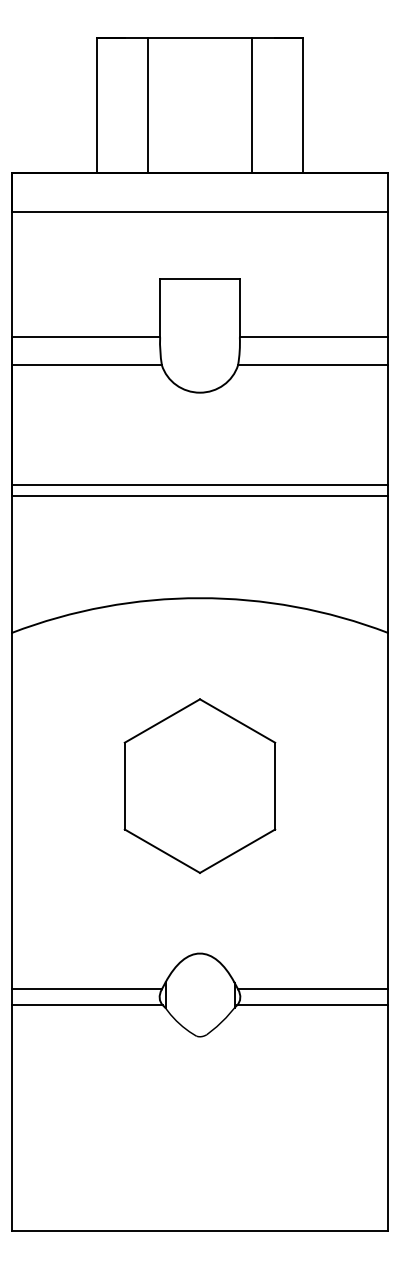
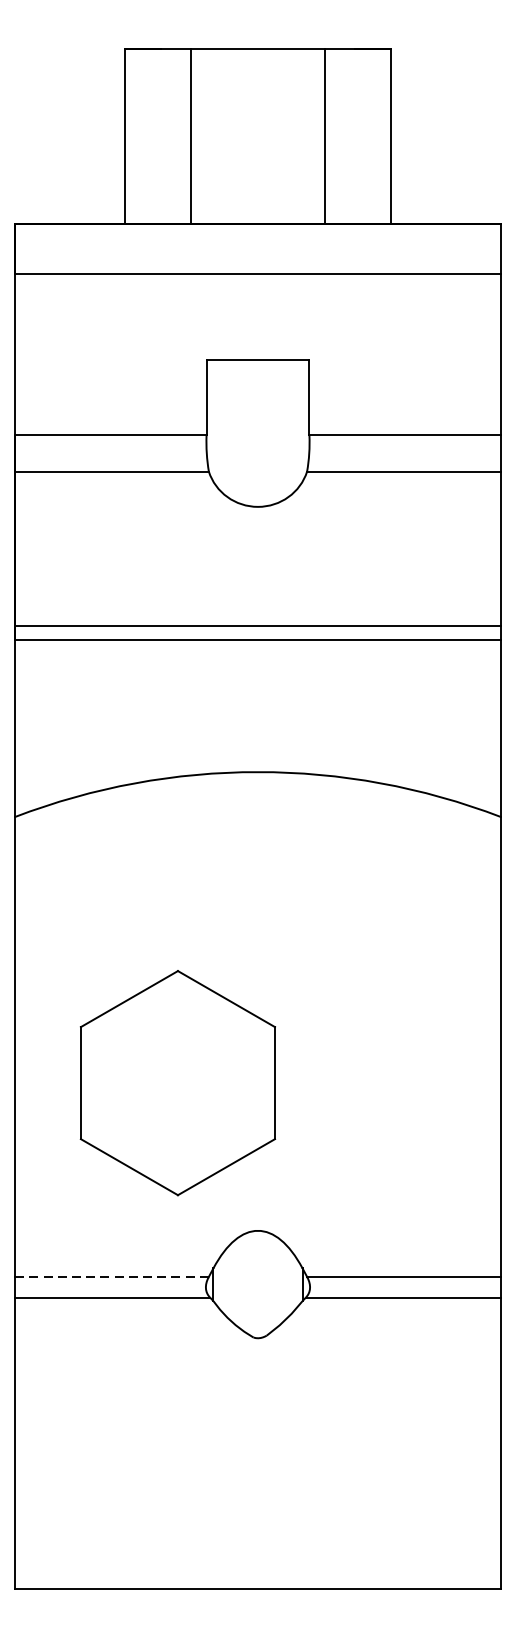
part: (199, 785) -> (177, 1082), moved
line: (86, 989) -> (111, 1277), solid -> dashed

